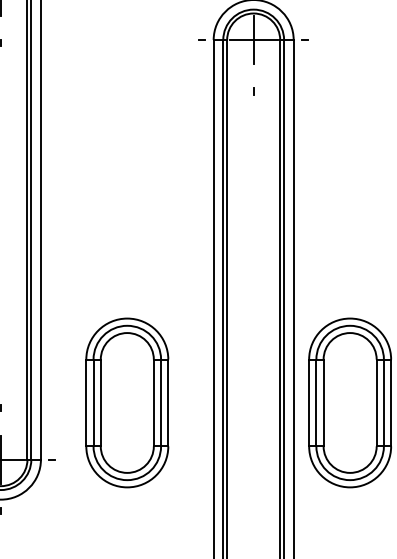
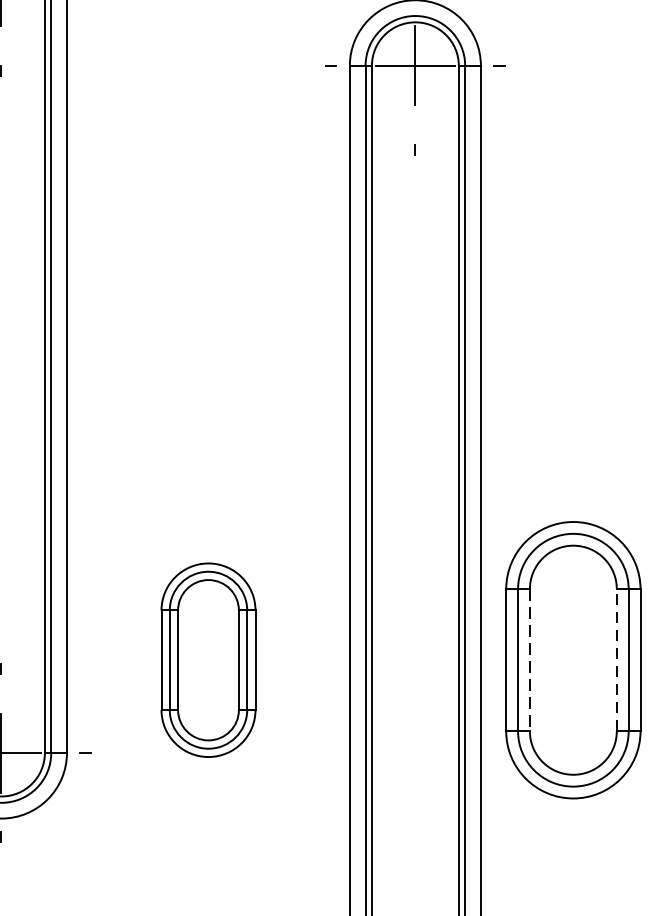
part: (127, 402) -> (208, 659), size x0.7
line: (376, 402) -> (616, 659), solid -> dashed
line: (323, 403) -> (529, 661), solid -> dashed

